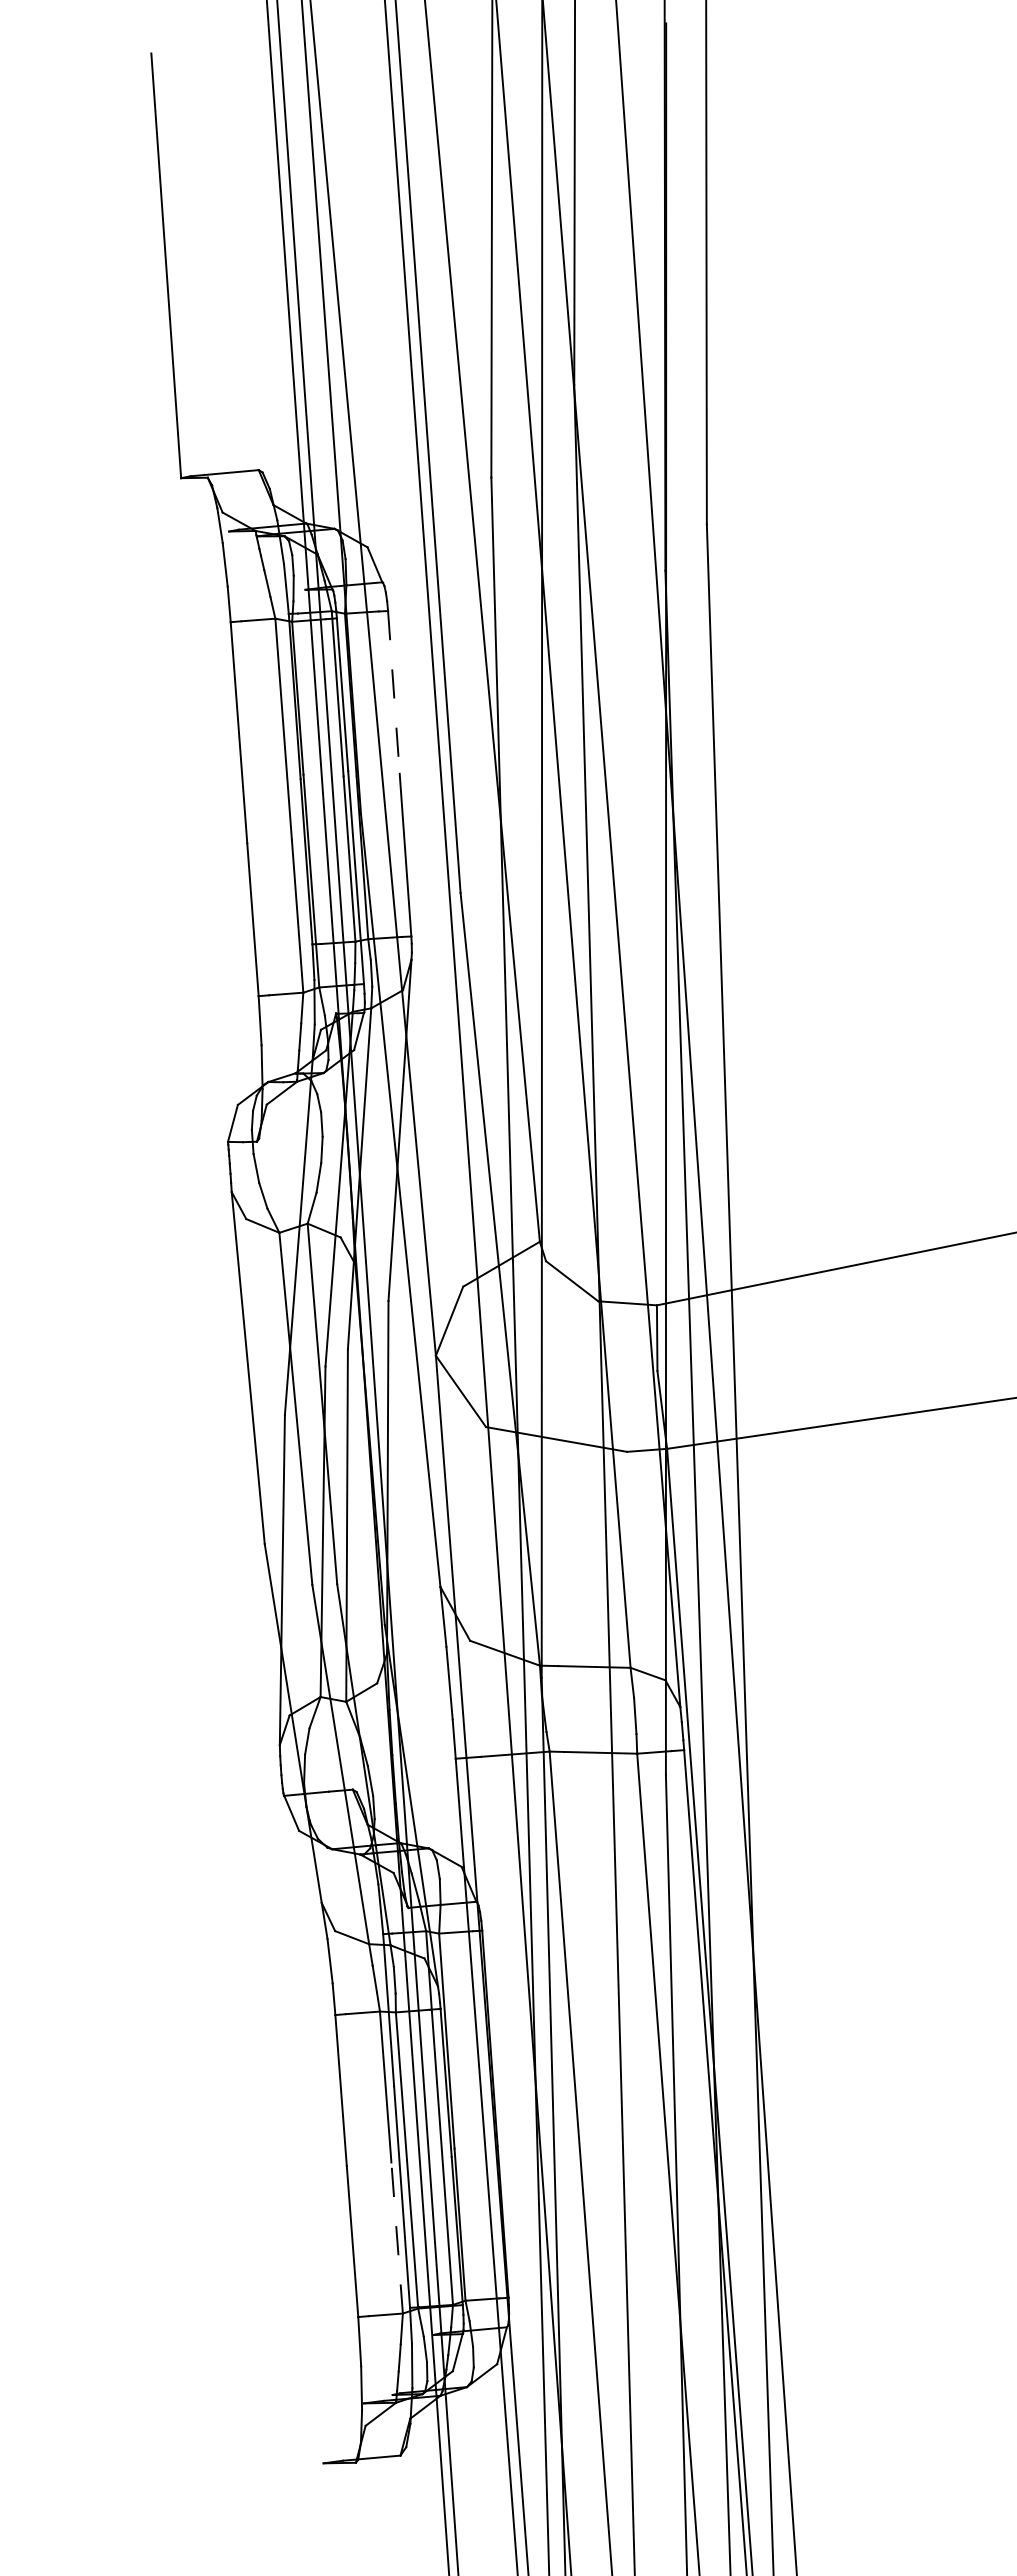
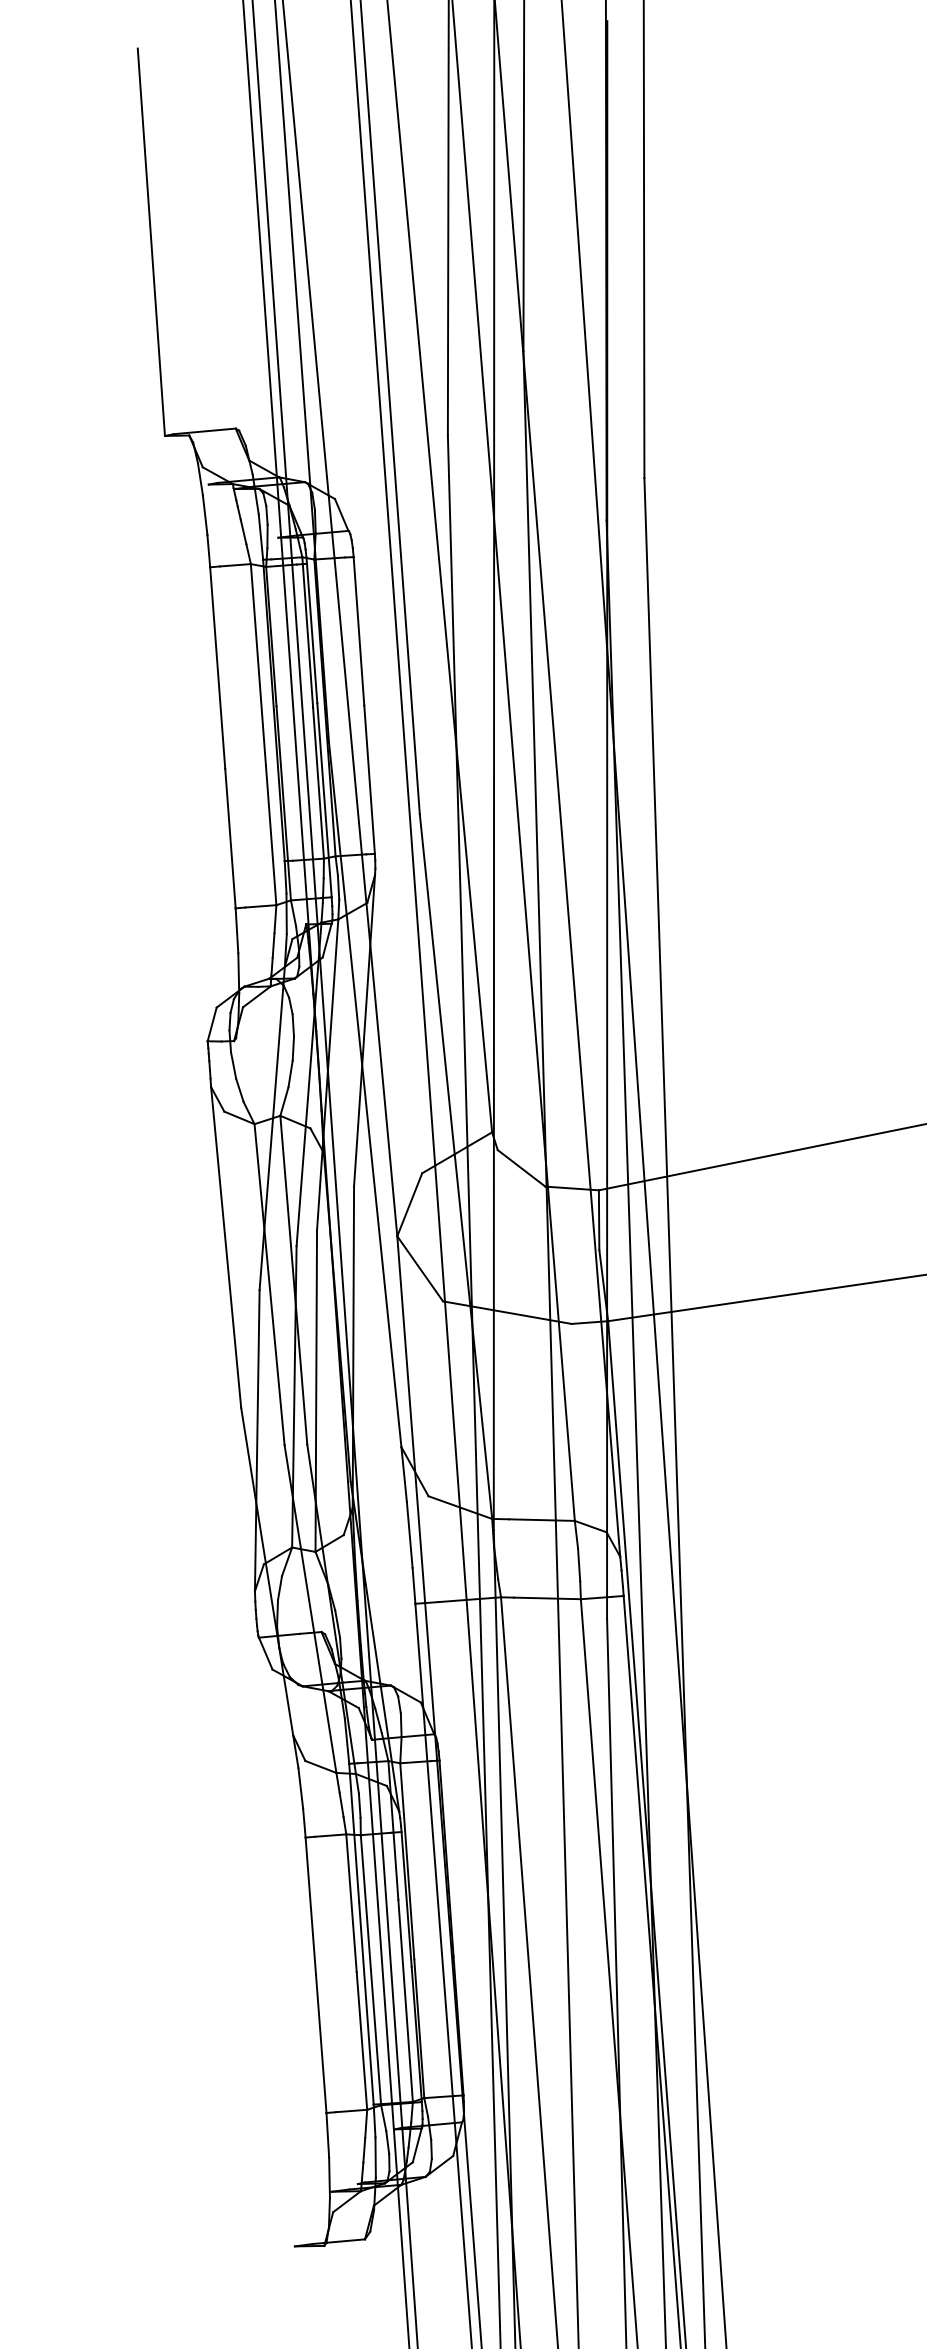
line: (393, 692) -> (358, 631), dashed -> solid
line: (397, 2238) -> (362, 2041), dashed -> solid

